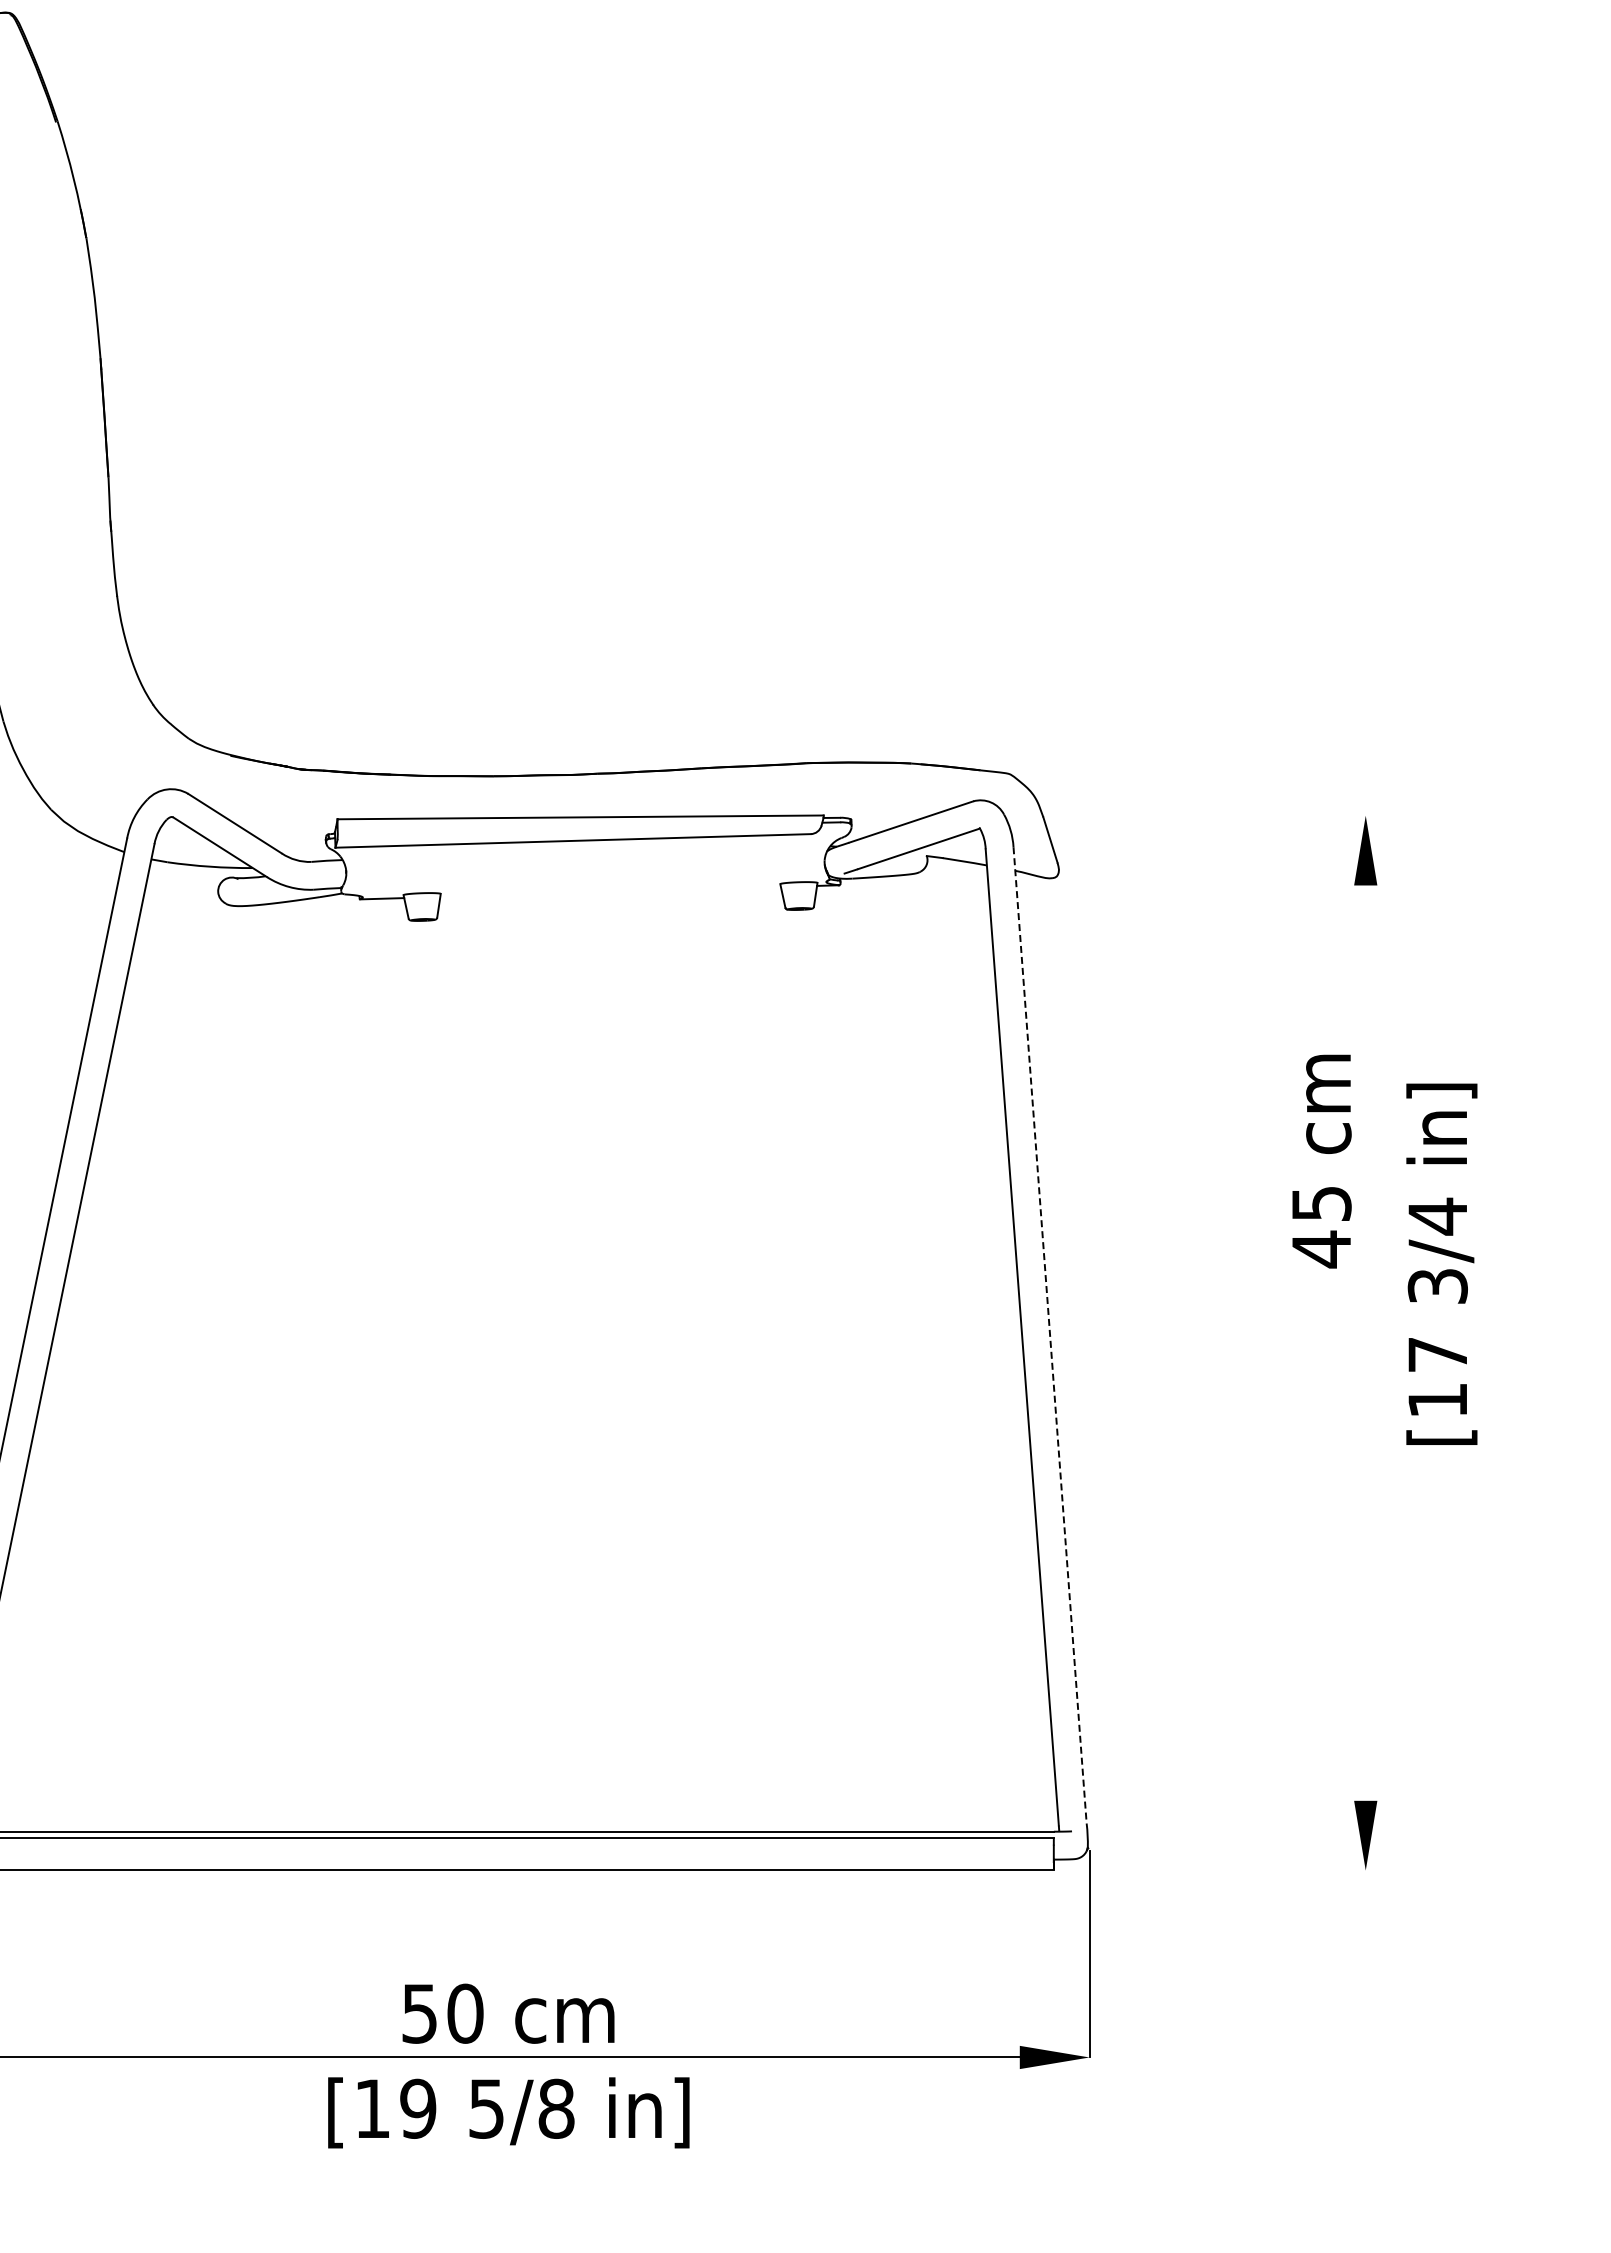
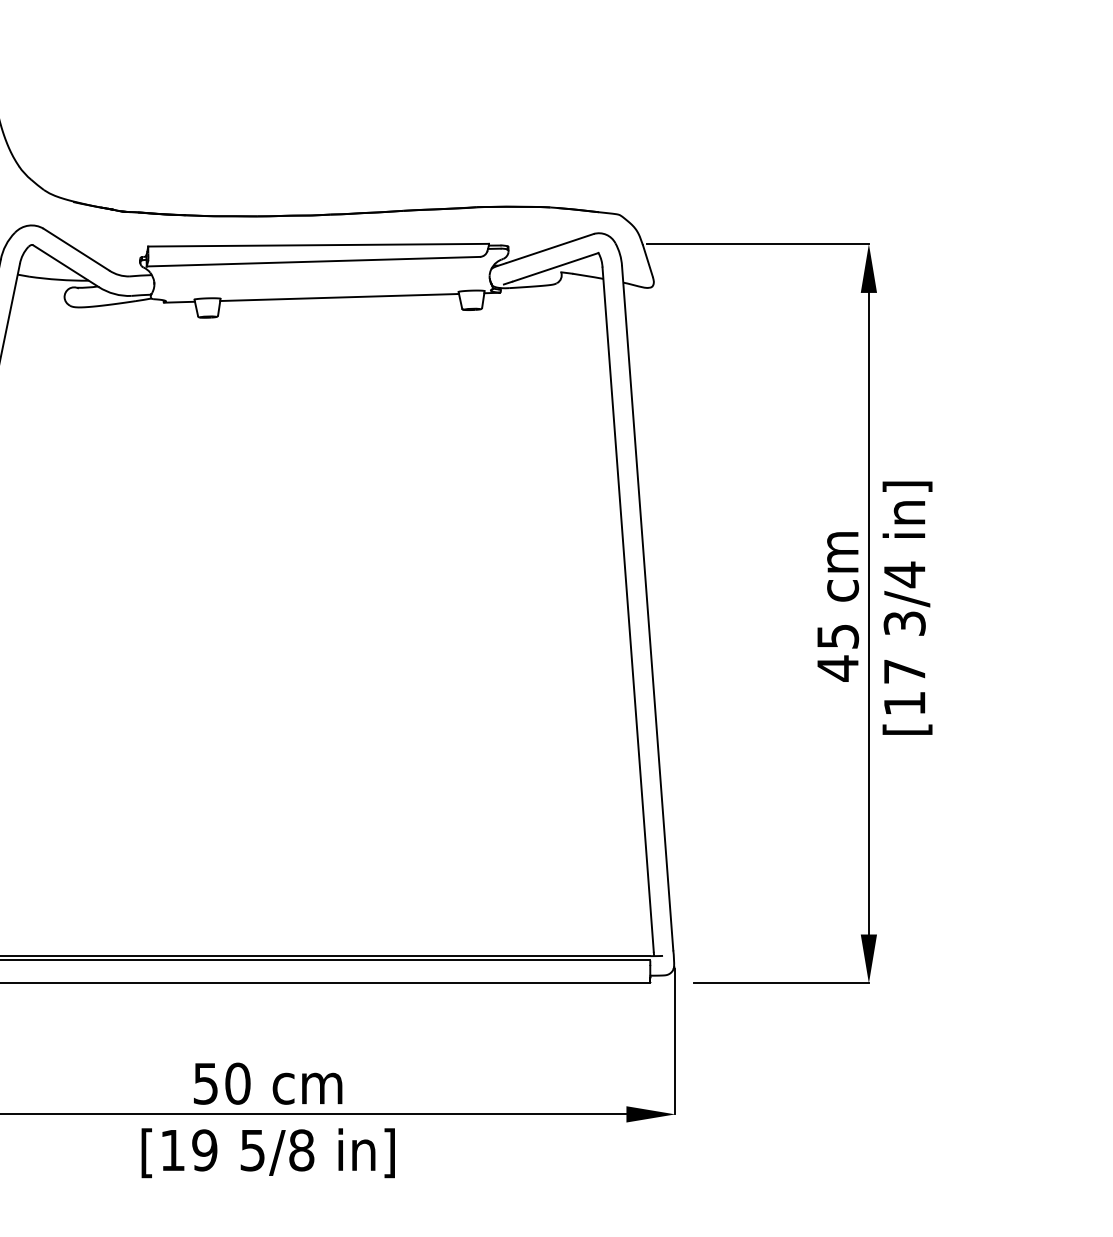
line: (1207, 815) -> (757, 243), added
line: (610, 892) -> (339, 297), added
text: (1321, 1161) -> (837, 606), moved
text: (1441, 1263) -> (907, 607), moved
line: (1050, 1335) -> (647, 608), dashed -> solid
line: (1365, 1342) -> (868, 613), added
line: (1240, 1870) -> (781, 983), added

